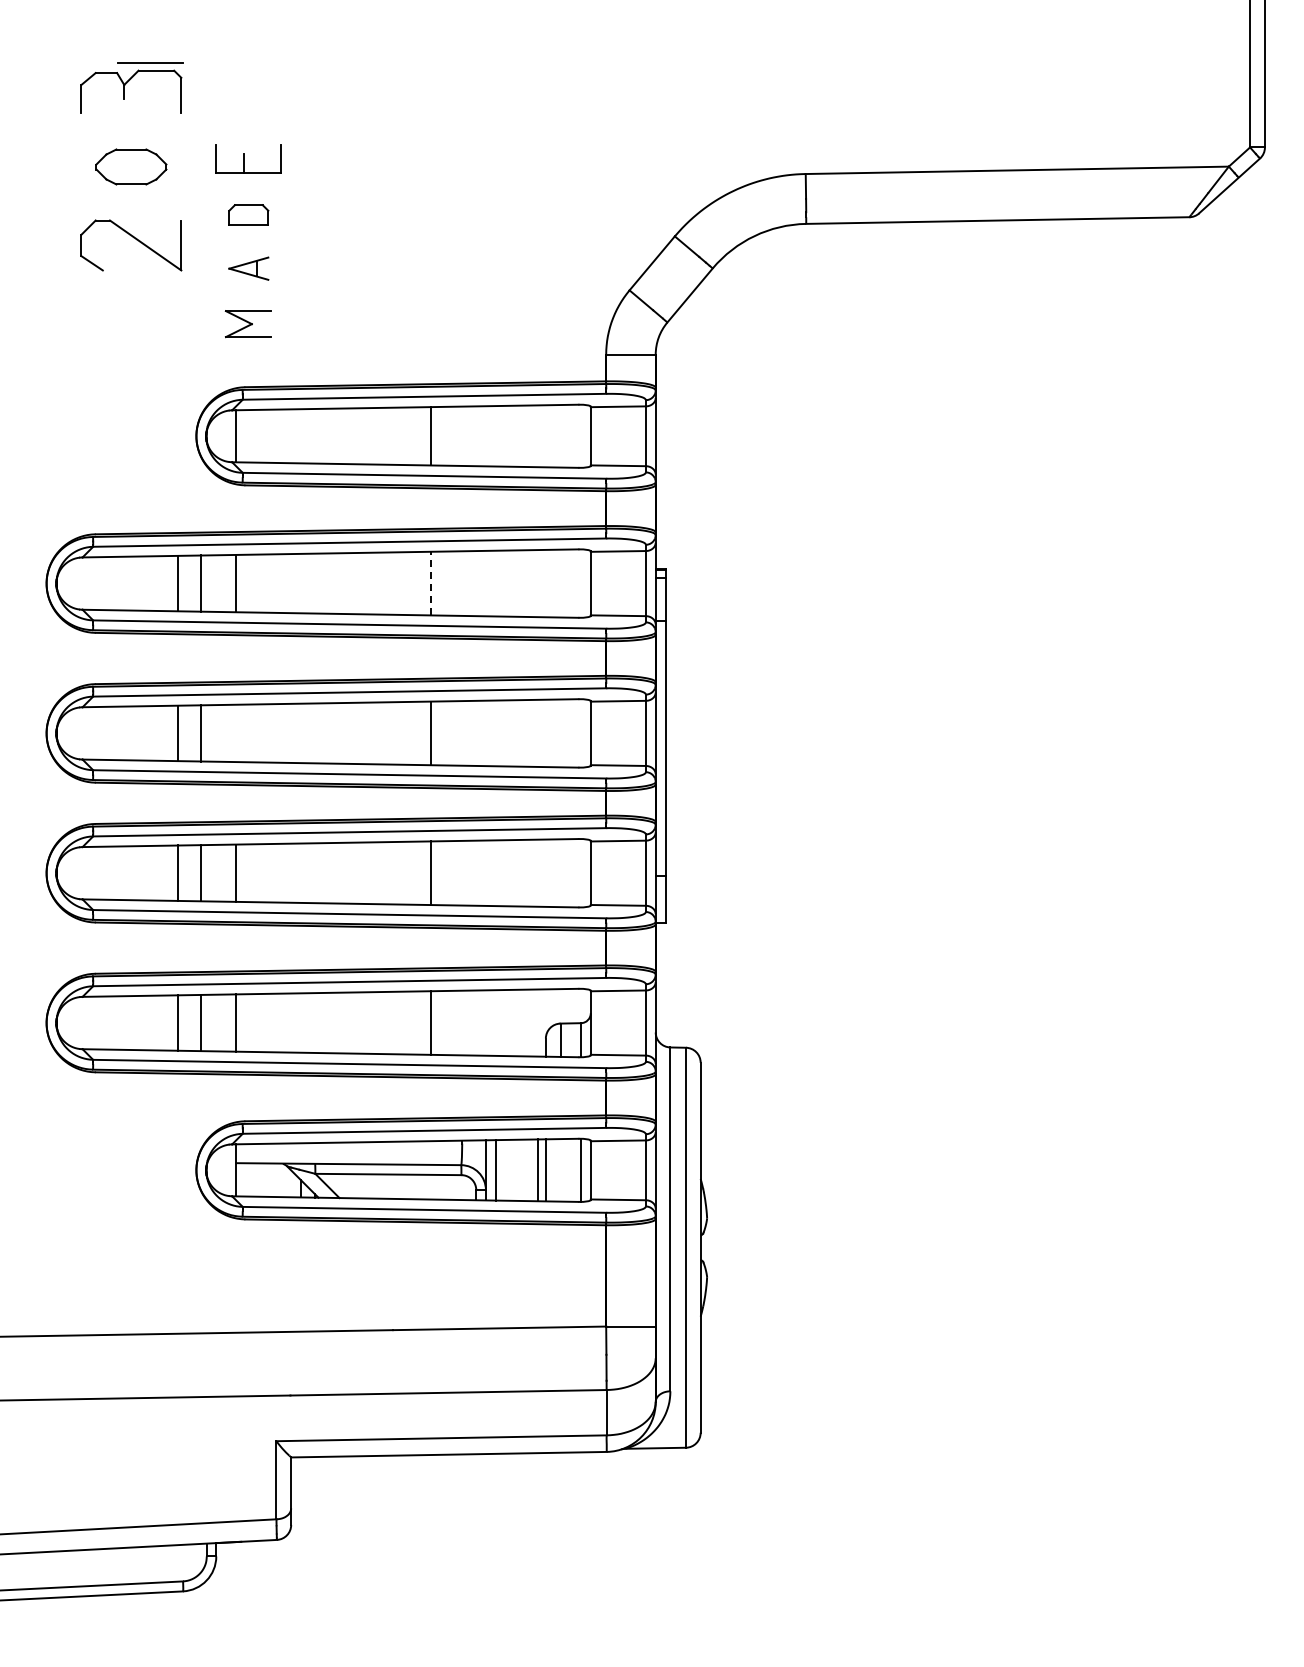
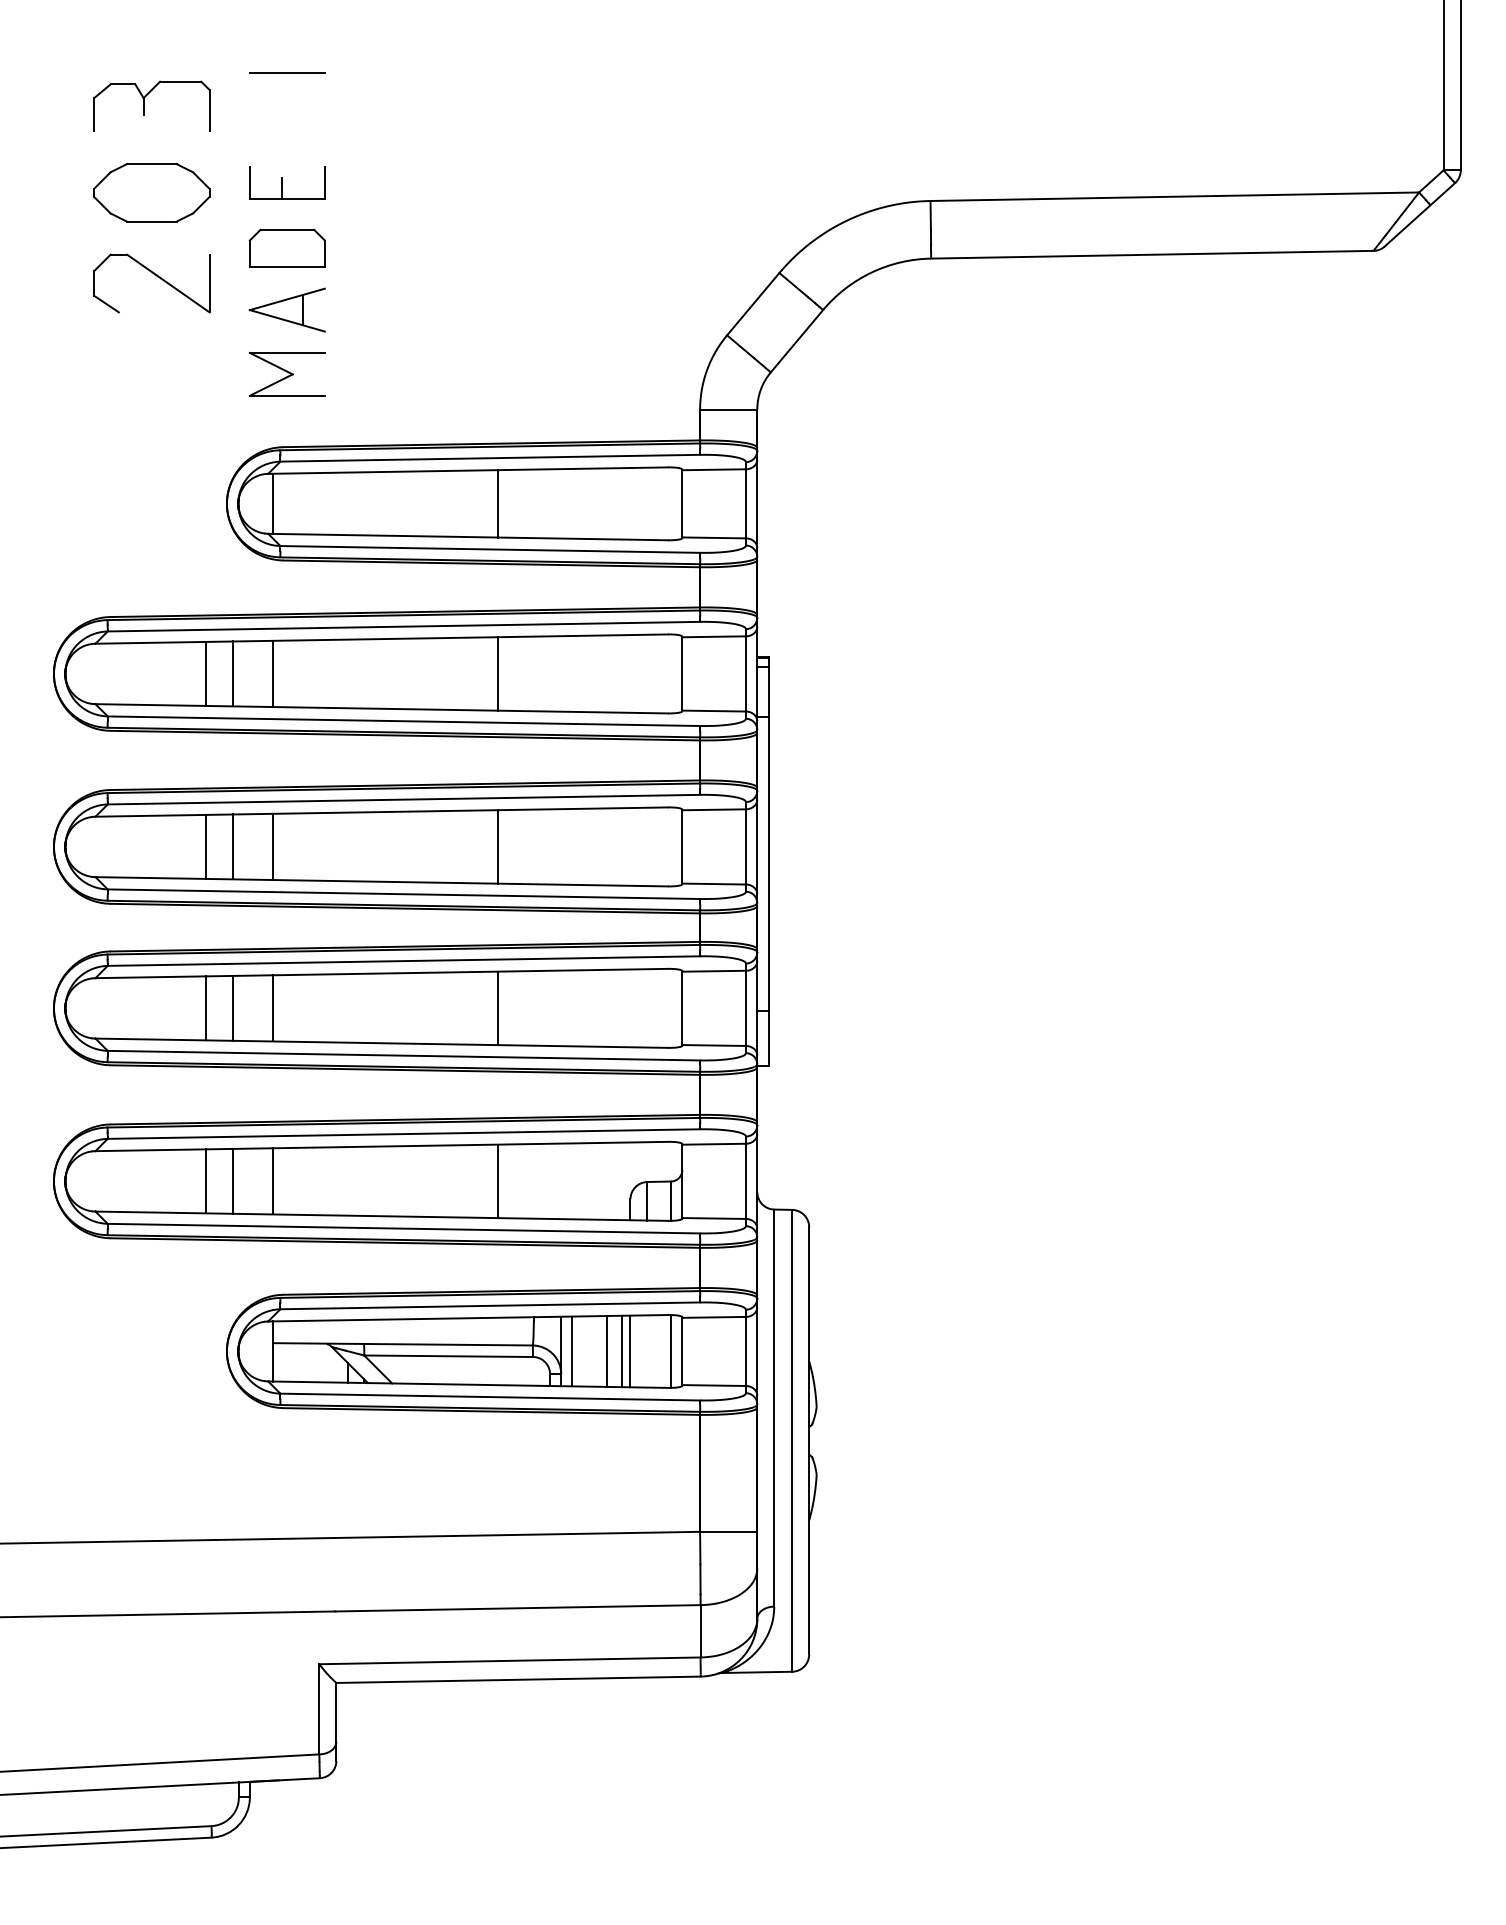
line: (150, 62) -> (287, 72), moved
part: (131, 166) -> (151, 192), size x1.43
part: (248, 214) -> (287, 247), size x1.67
part: (248, 268) -> (287, 310), size x1.67
part: (248, 323) -> (287, 373), size x1.43
line: (431, 583) -> (498, 673), dashed -> solid
line: (236, 733) -> (273, 847), added
line: (525, 1170) -> (606, 1351), added

